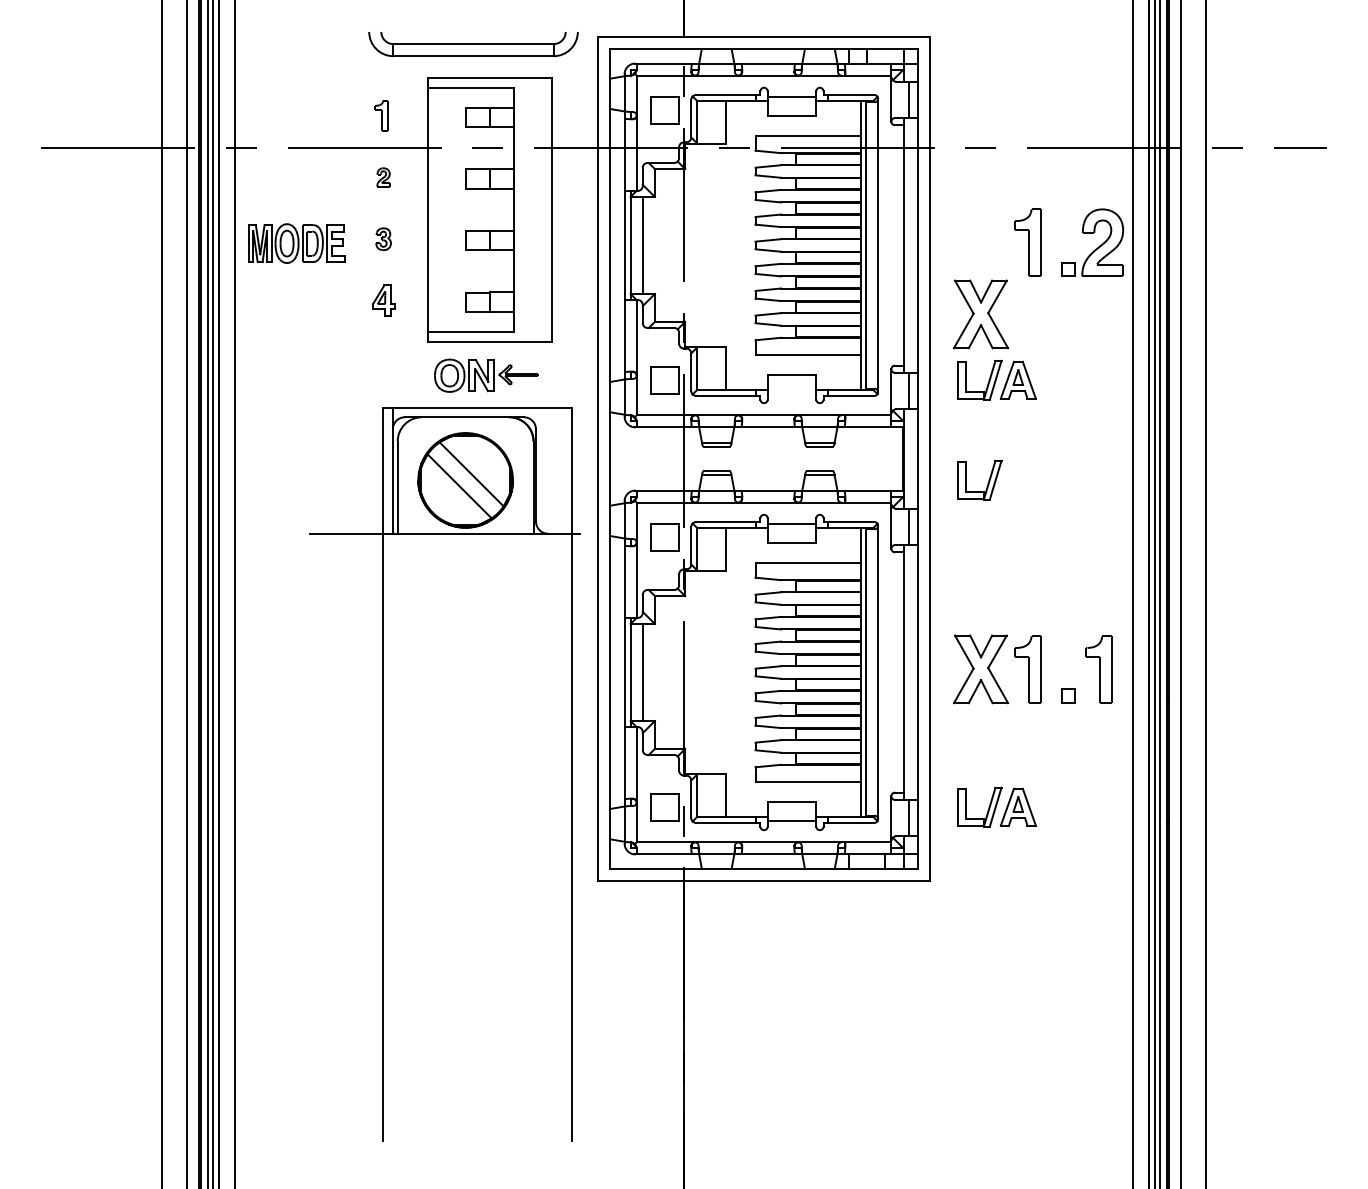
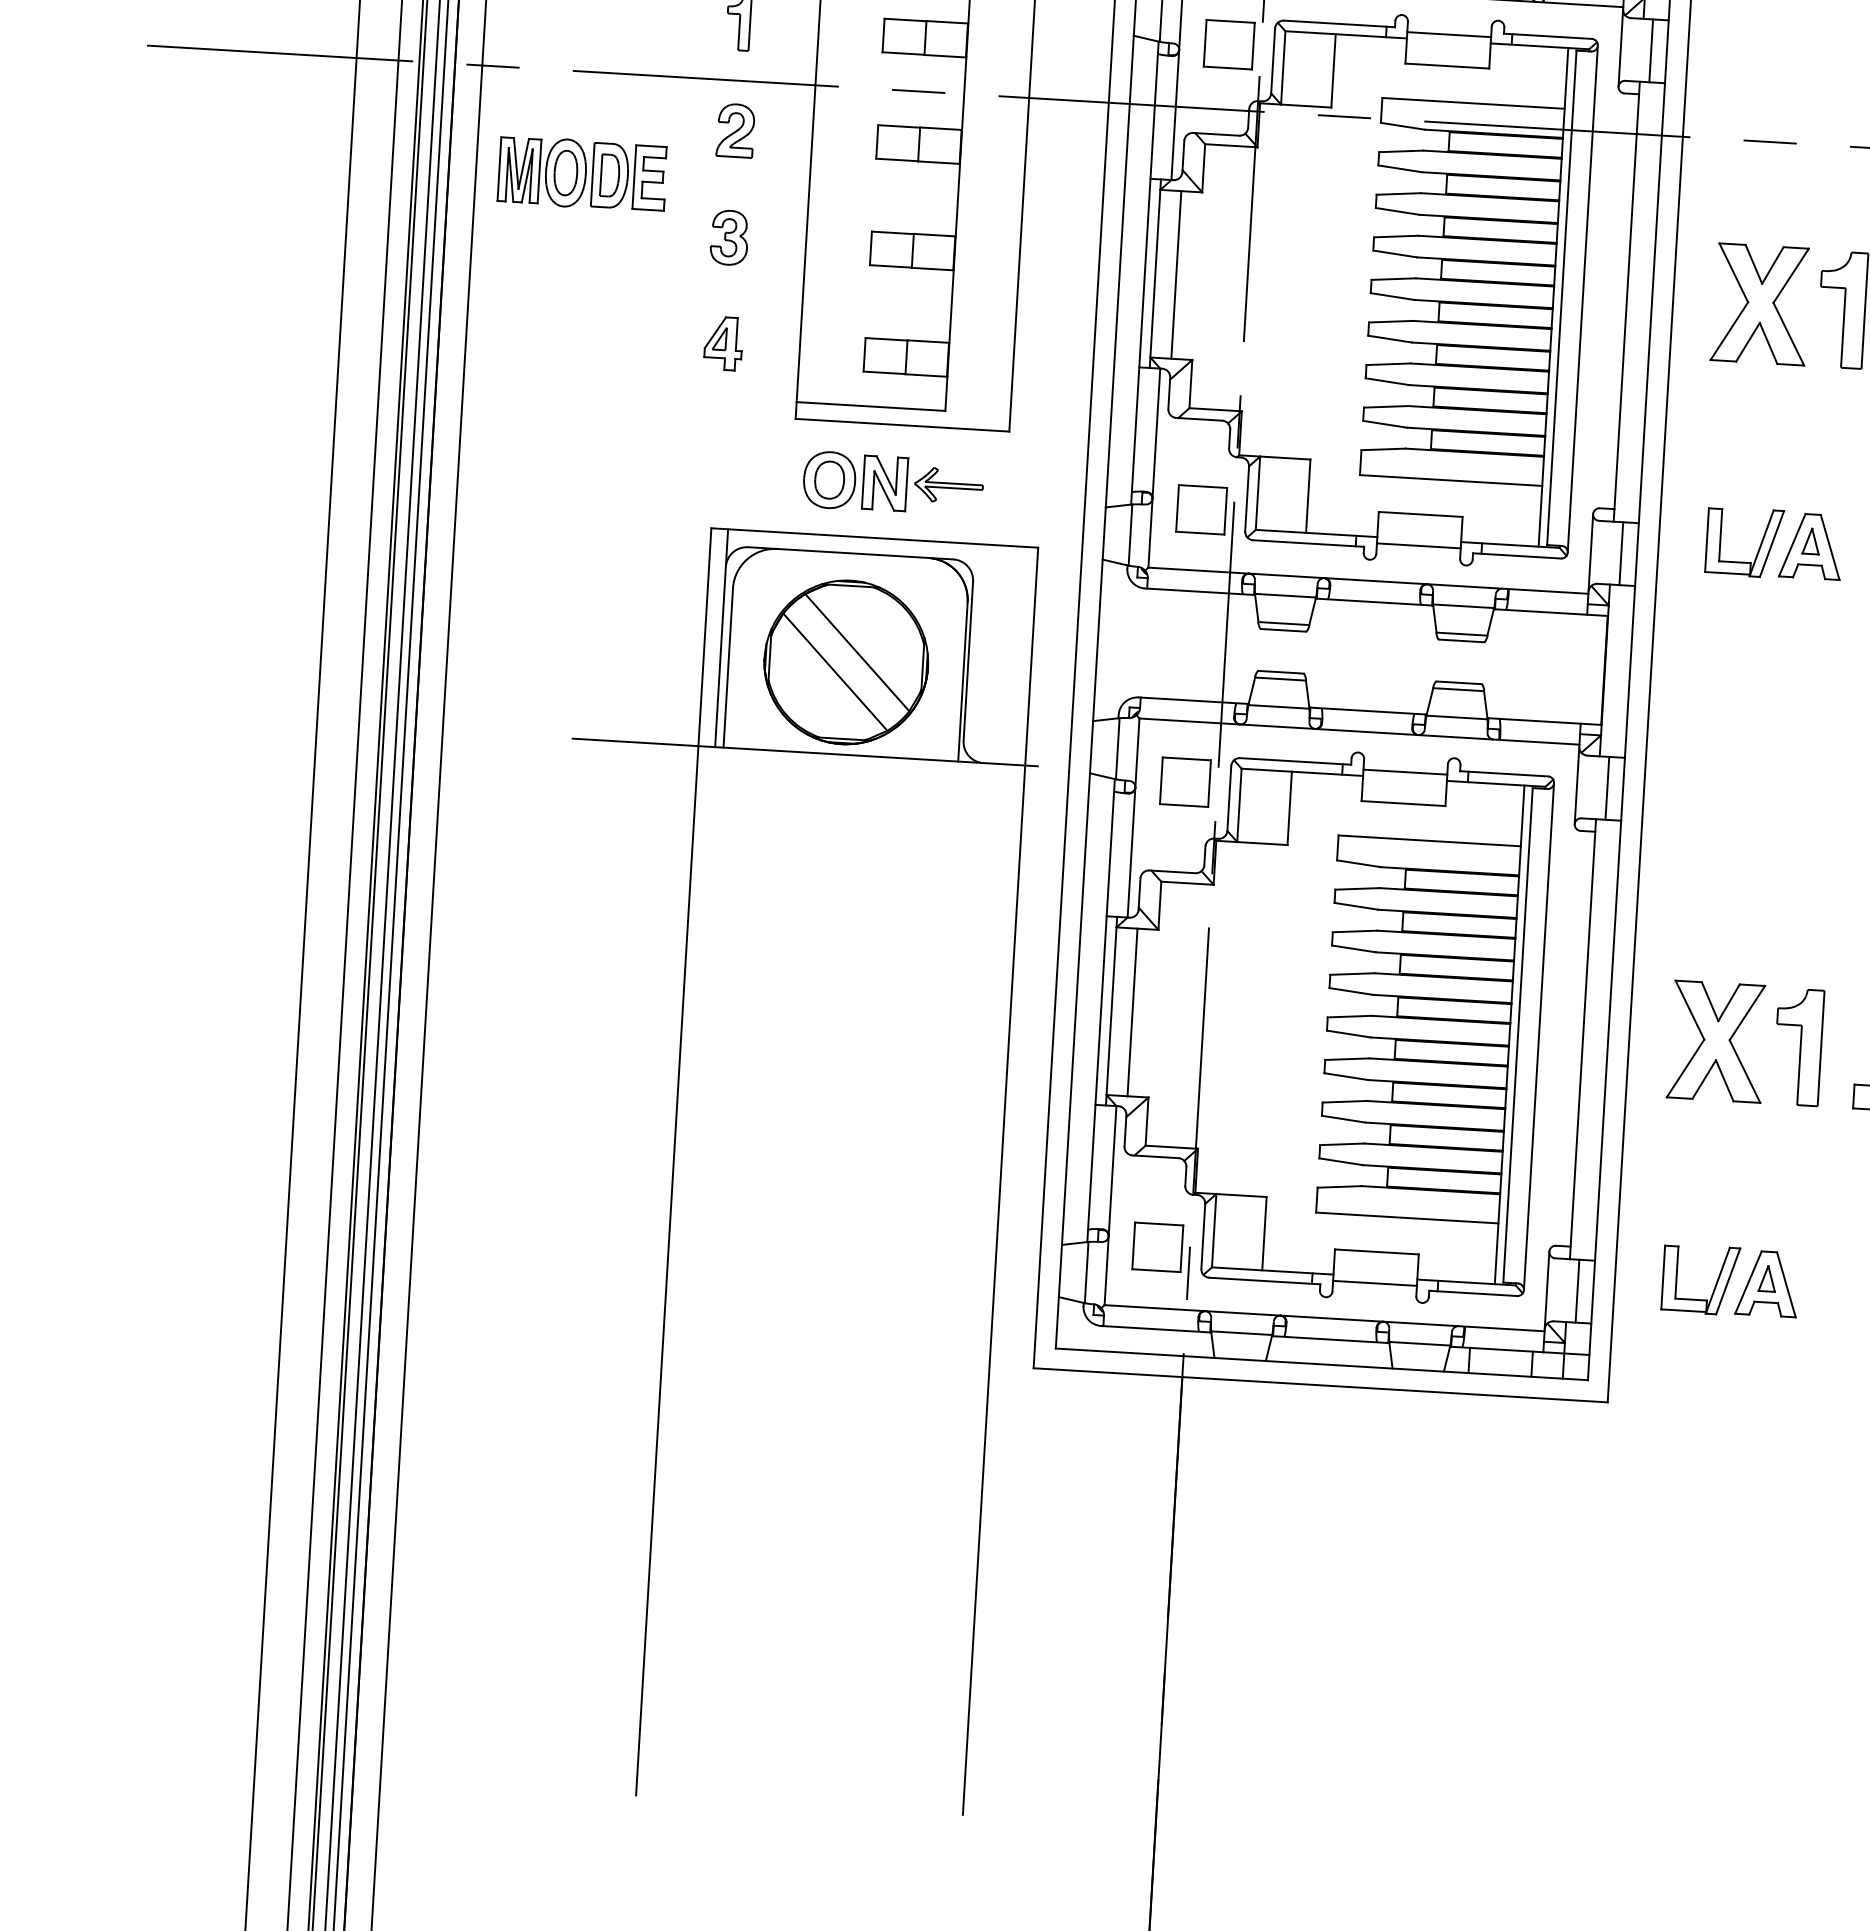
part: (383, 177) -> (735, 130), size x1.67
part: (383, 238) -> (729, 236), size x1.43
part: (296, 243) -> (582, 173), moved
part: (980, 314) -> (1759, 304), moved
line: (791, 393) -> (1418, 545), added
part: (987, 483) -> (1747, 721), removed

